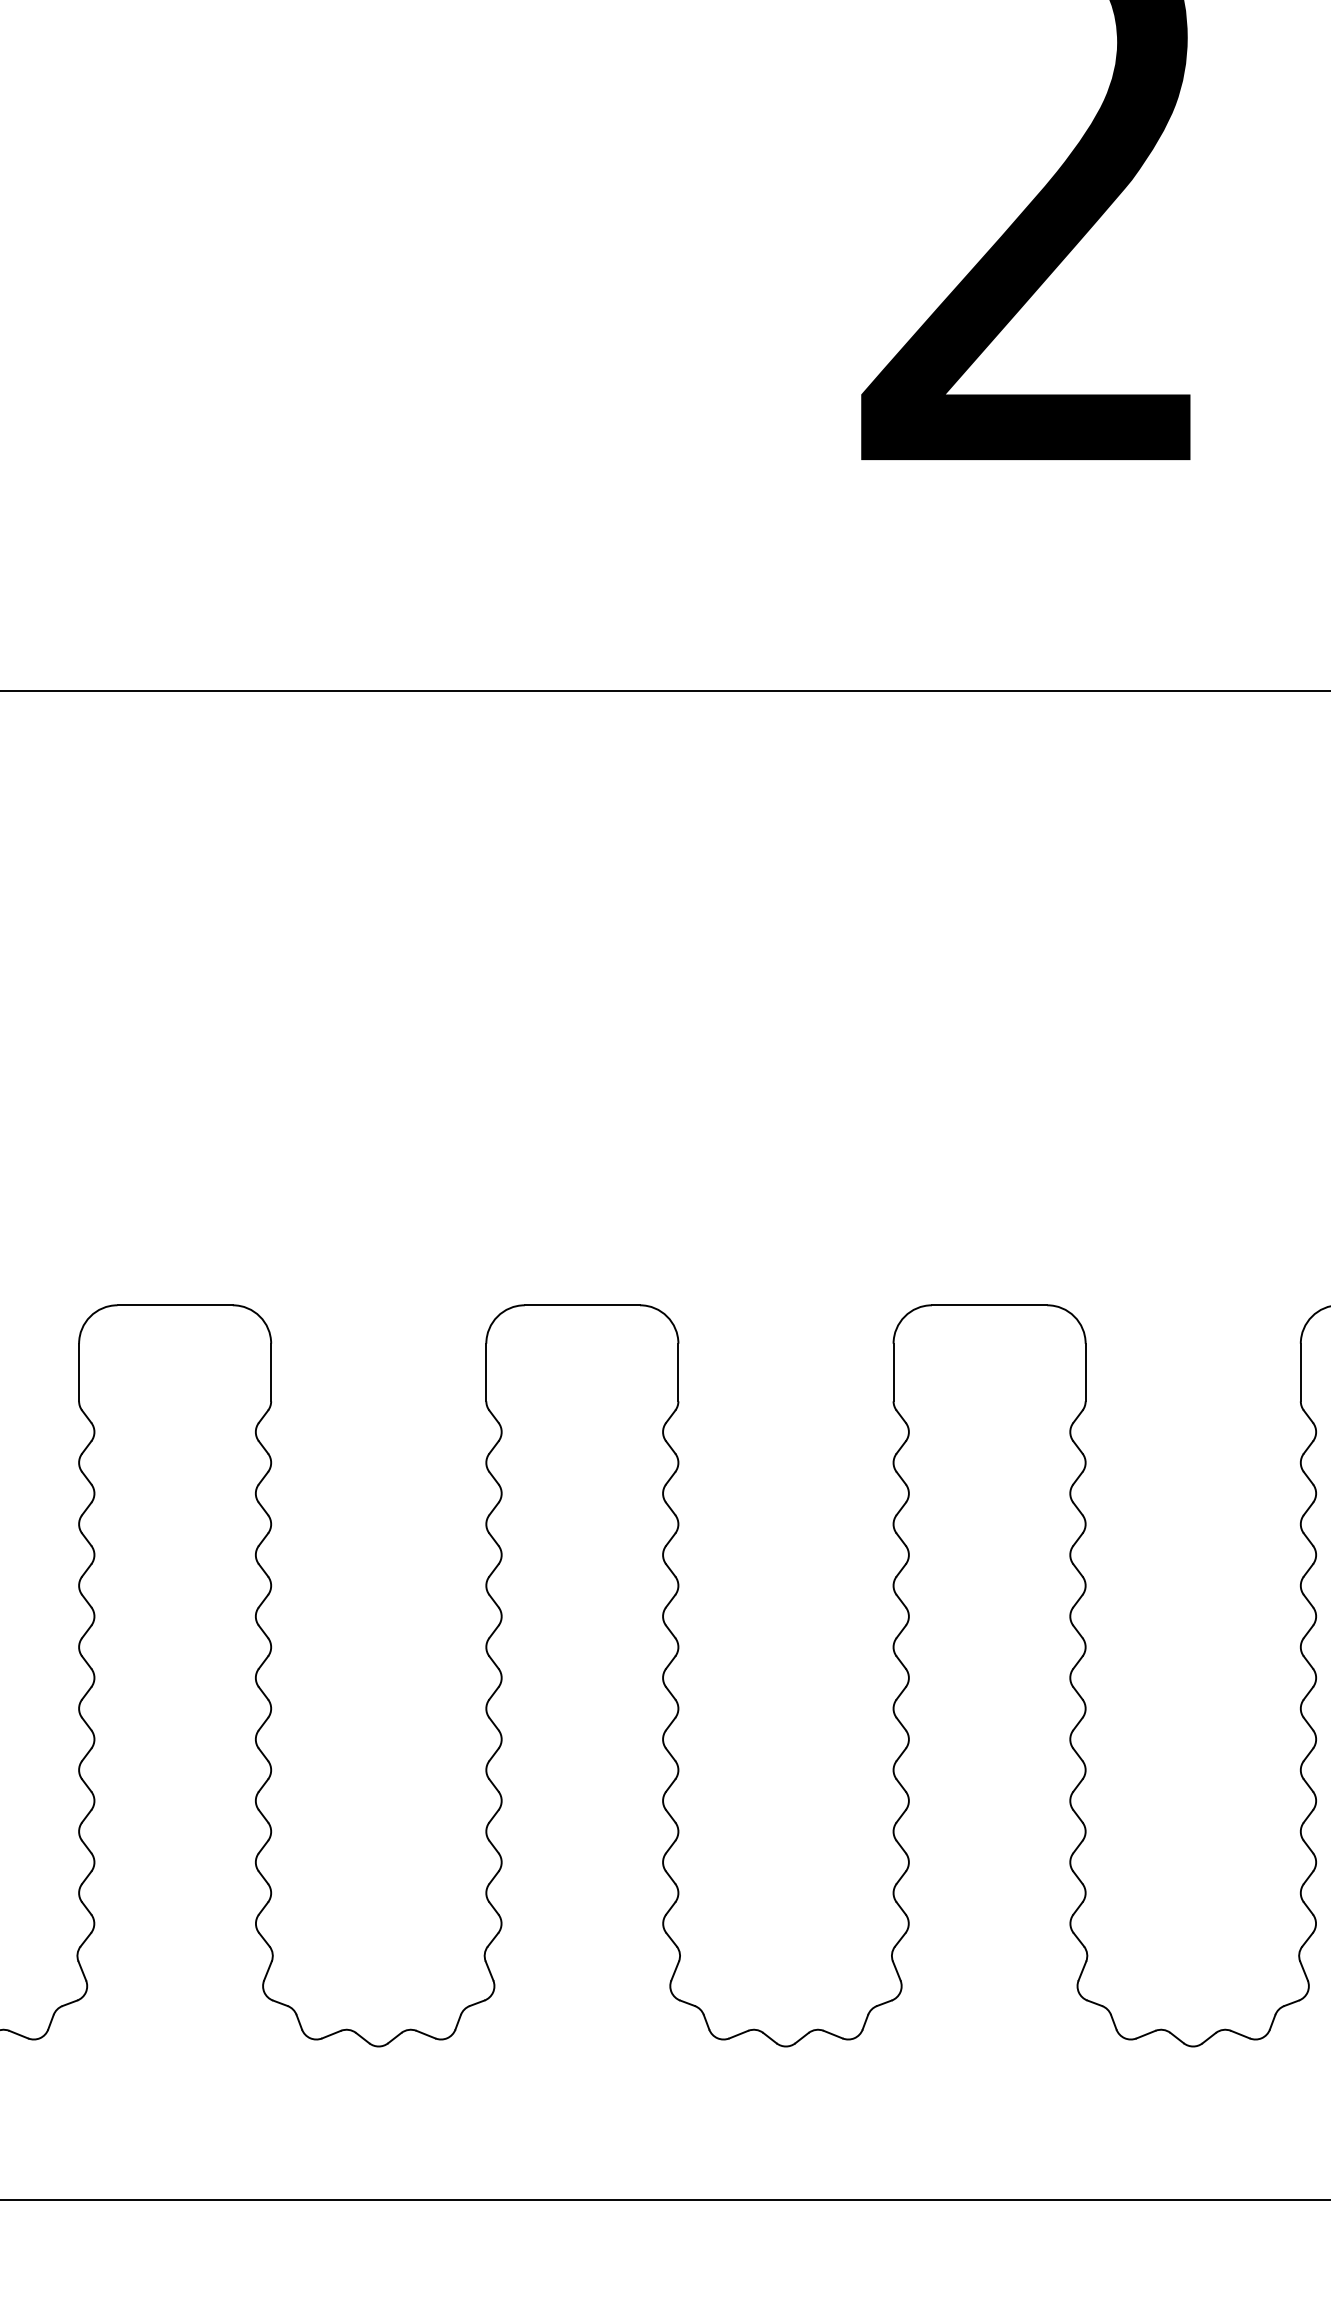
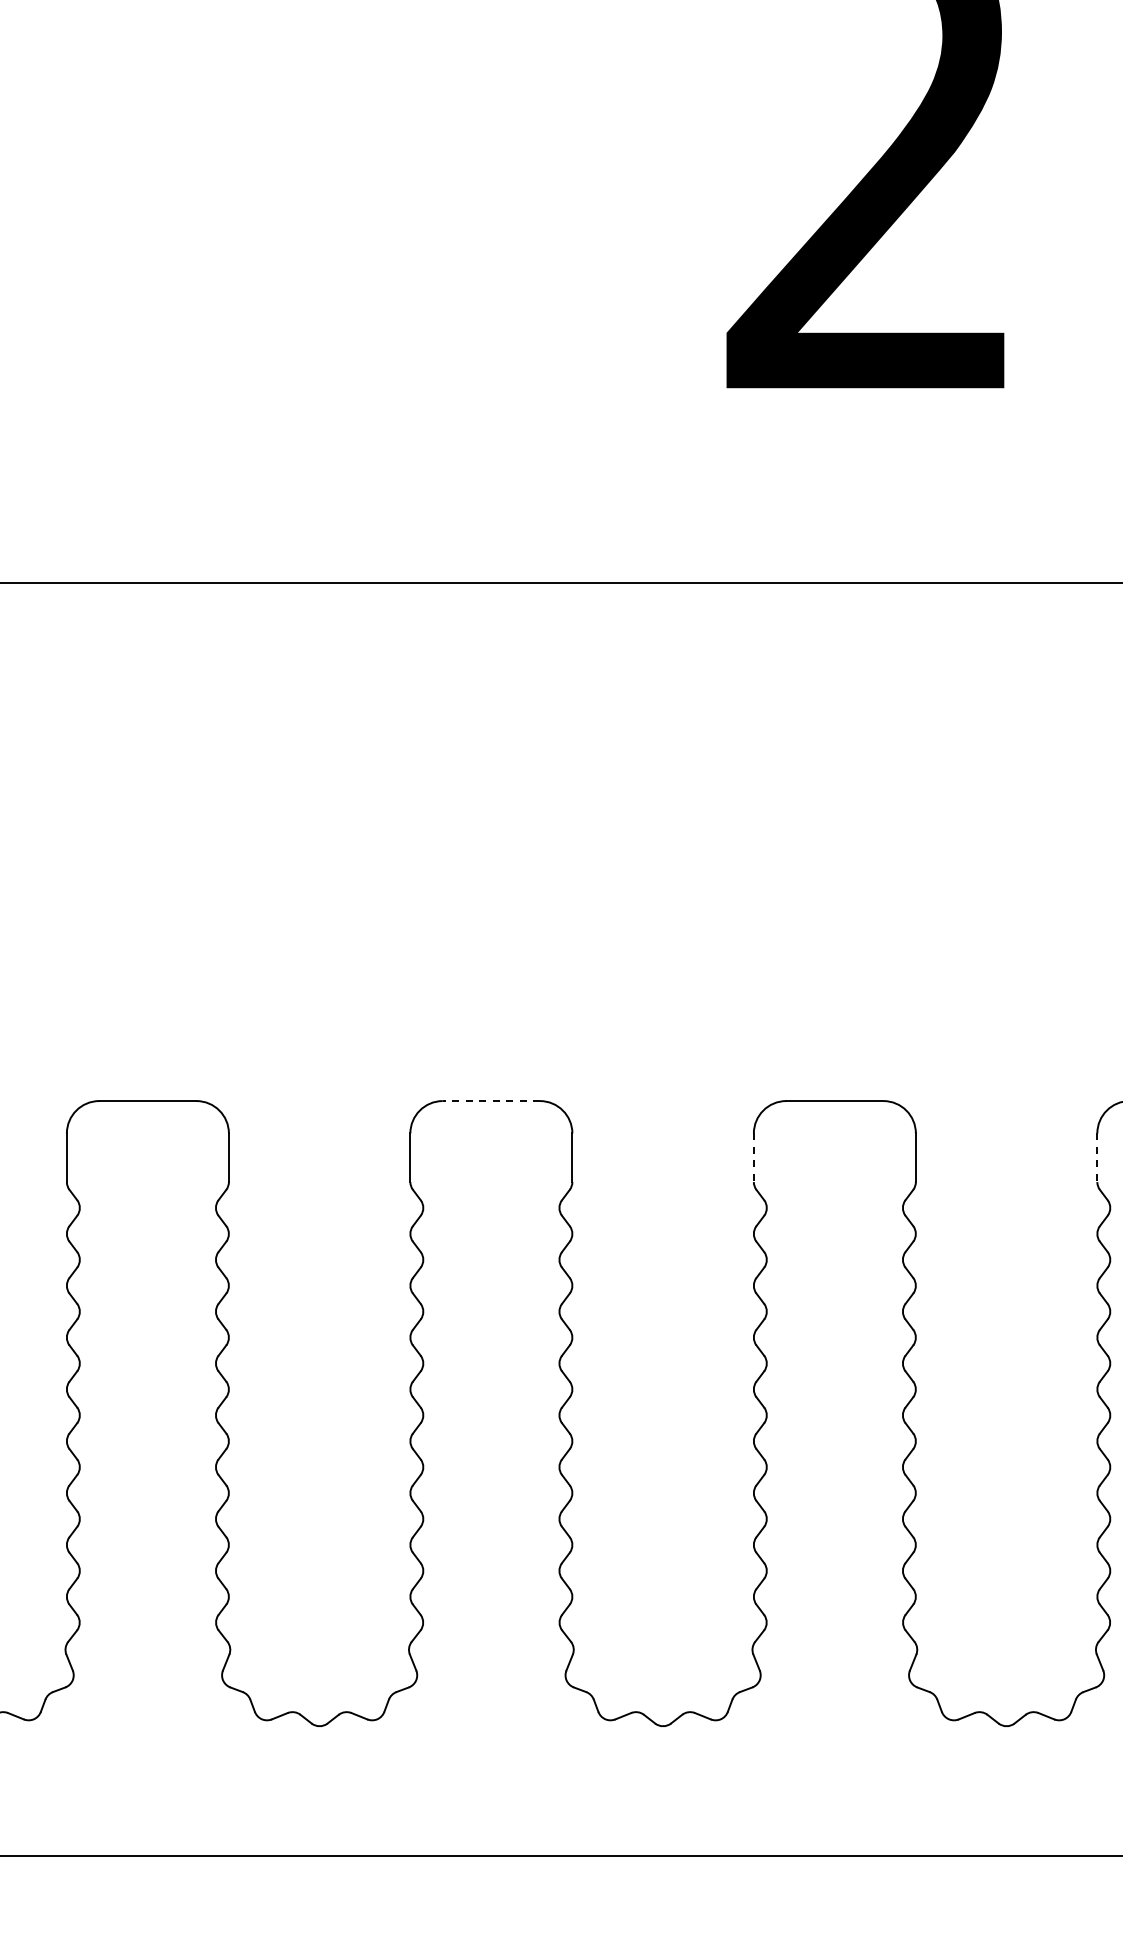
line: (582, 1305) -> (491, 1101), solid -> dashed
line: (893, 1373) -> (753, 1158), solid -> dashed
line: (1300, 1373) -> (1097, 1158), solid -> dashed

